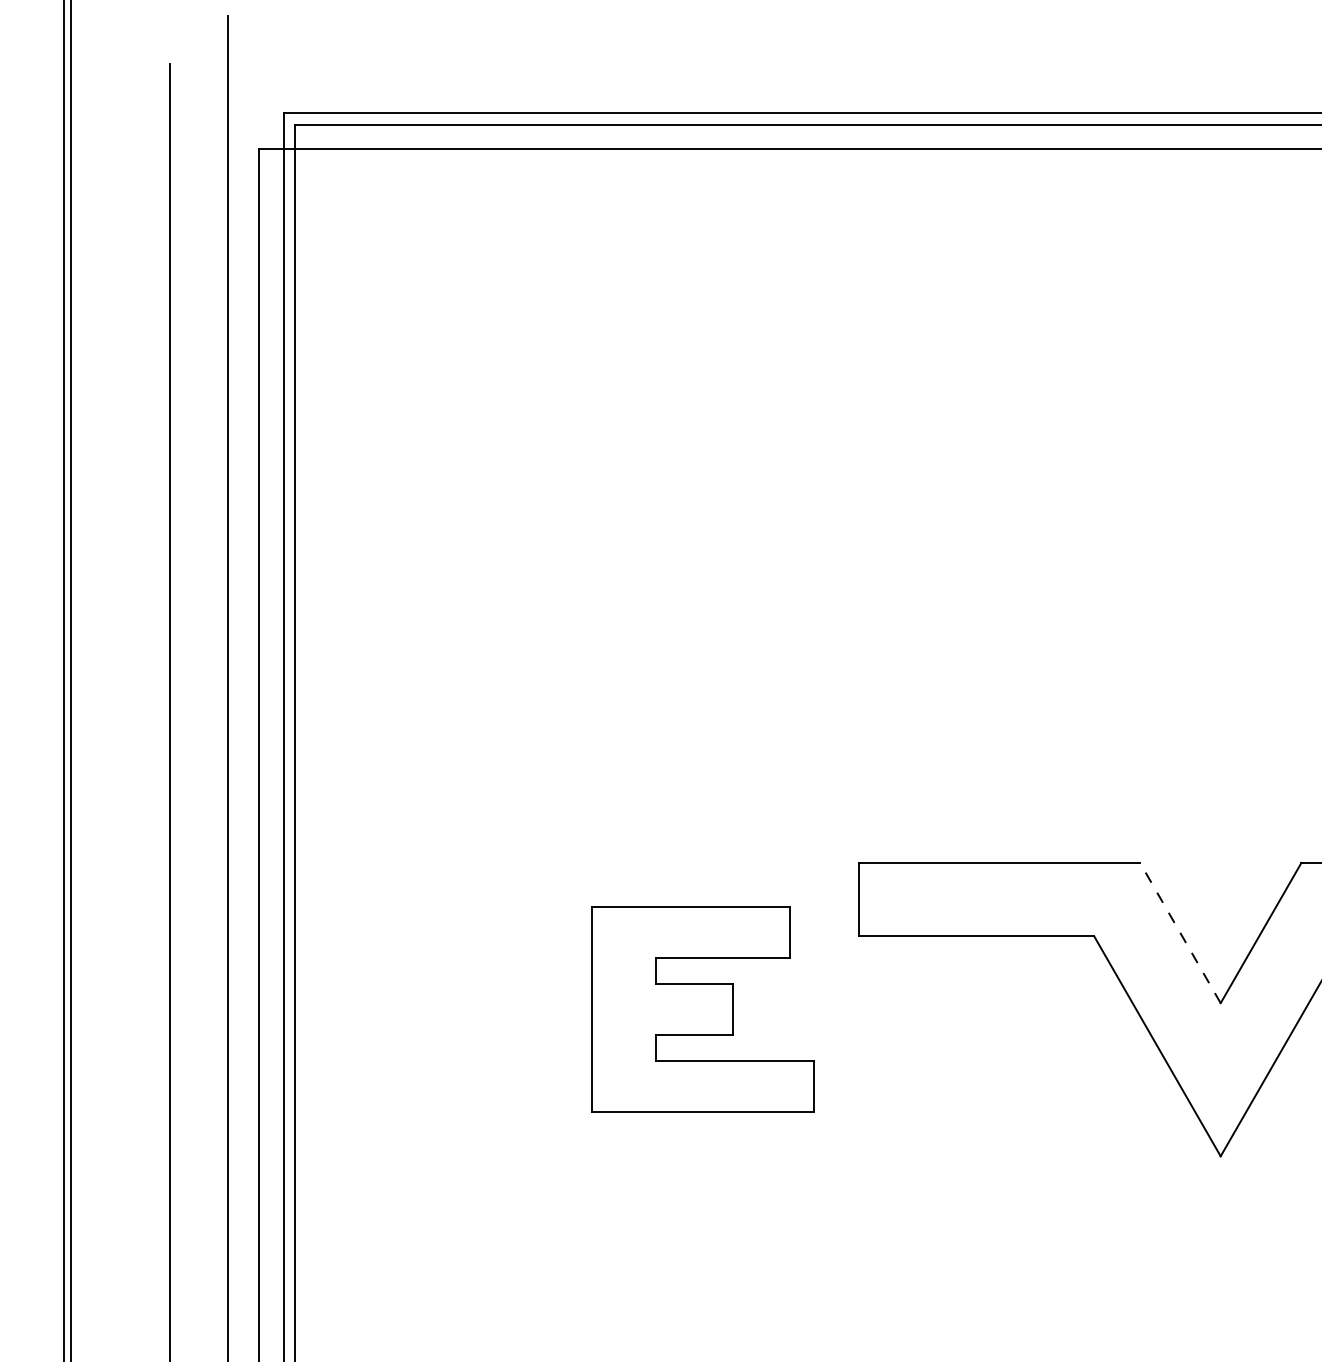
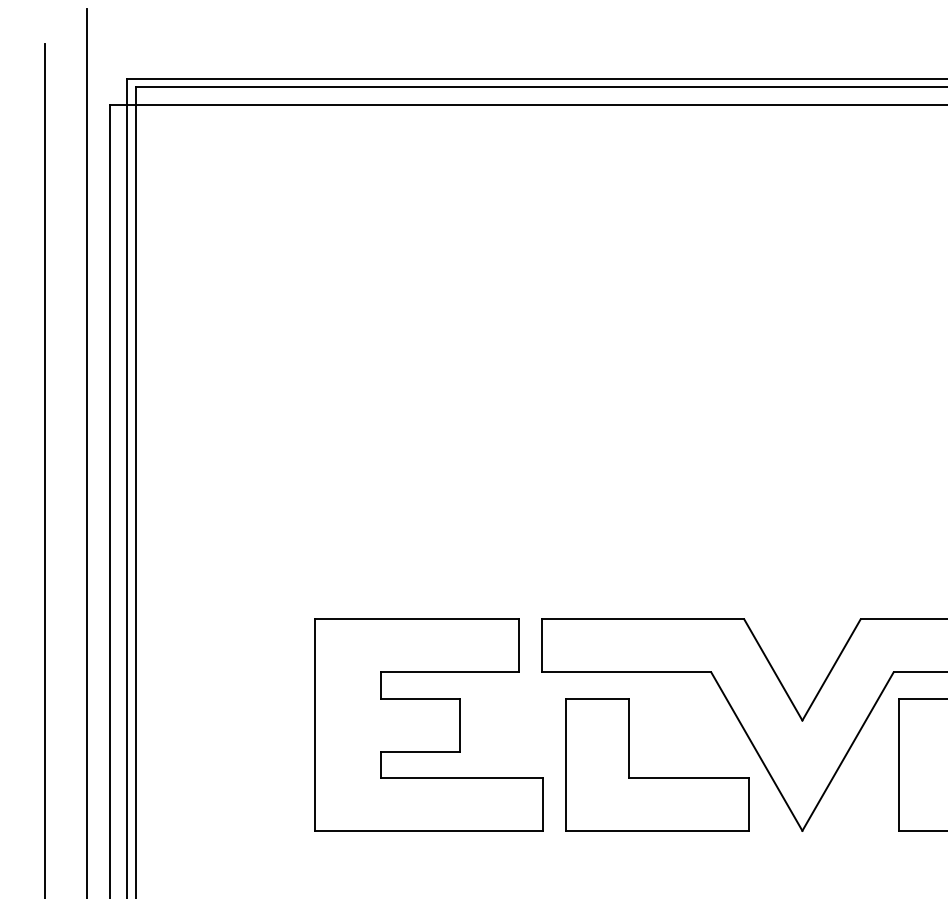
line: (1180, 933) -> (773, 670), dashed -> solid
part: (702, 1009) -> (429, 725), size x1.43
part: (1018, 1082) -> (656, 777), added

